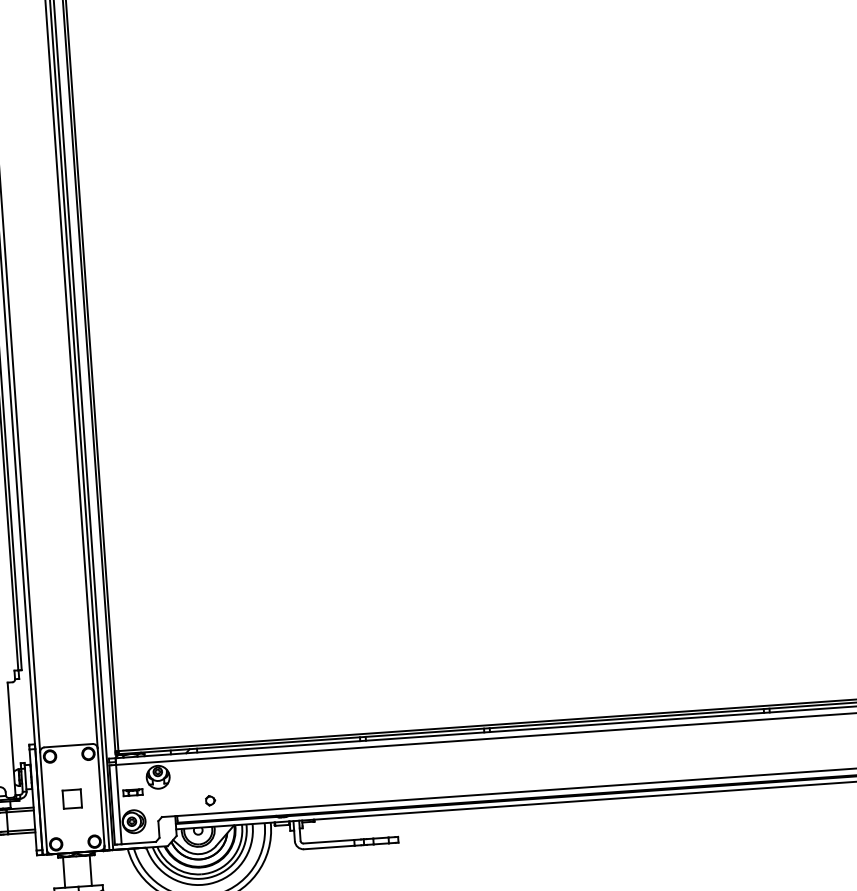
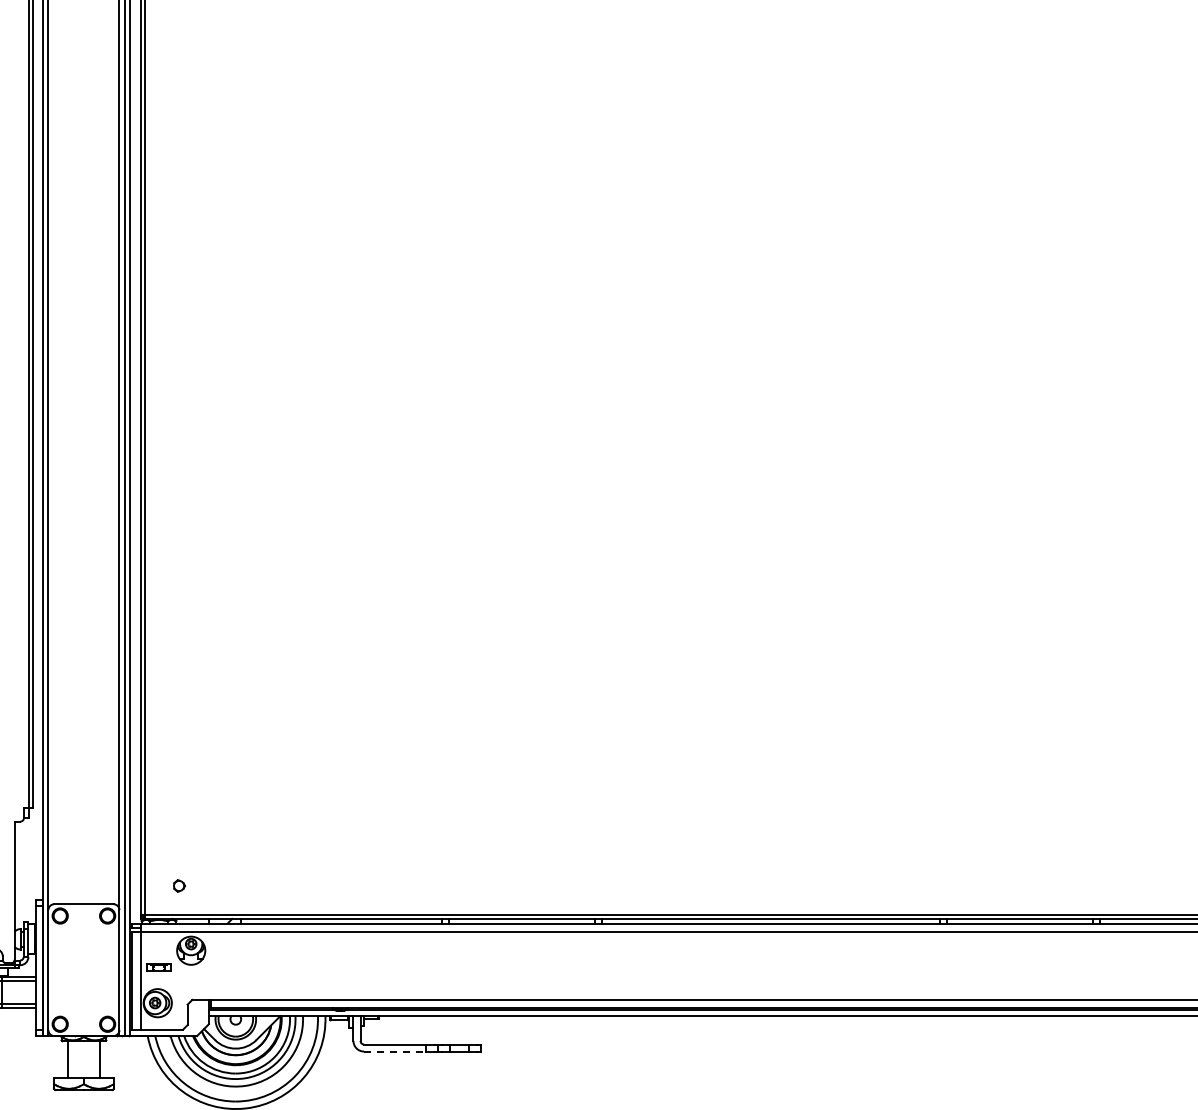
part: (71, 798) -> (83, 969), removed
part: (210, 800) -> (179, 885), moved
line: (329, 847) -> (395, 1051), solid -> dashed

